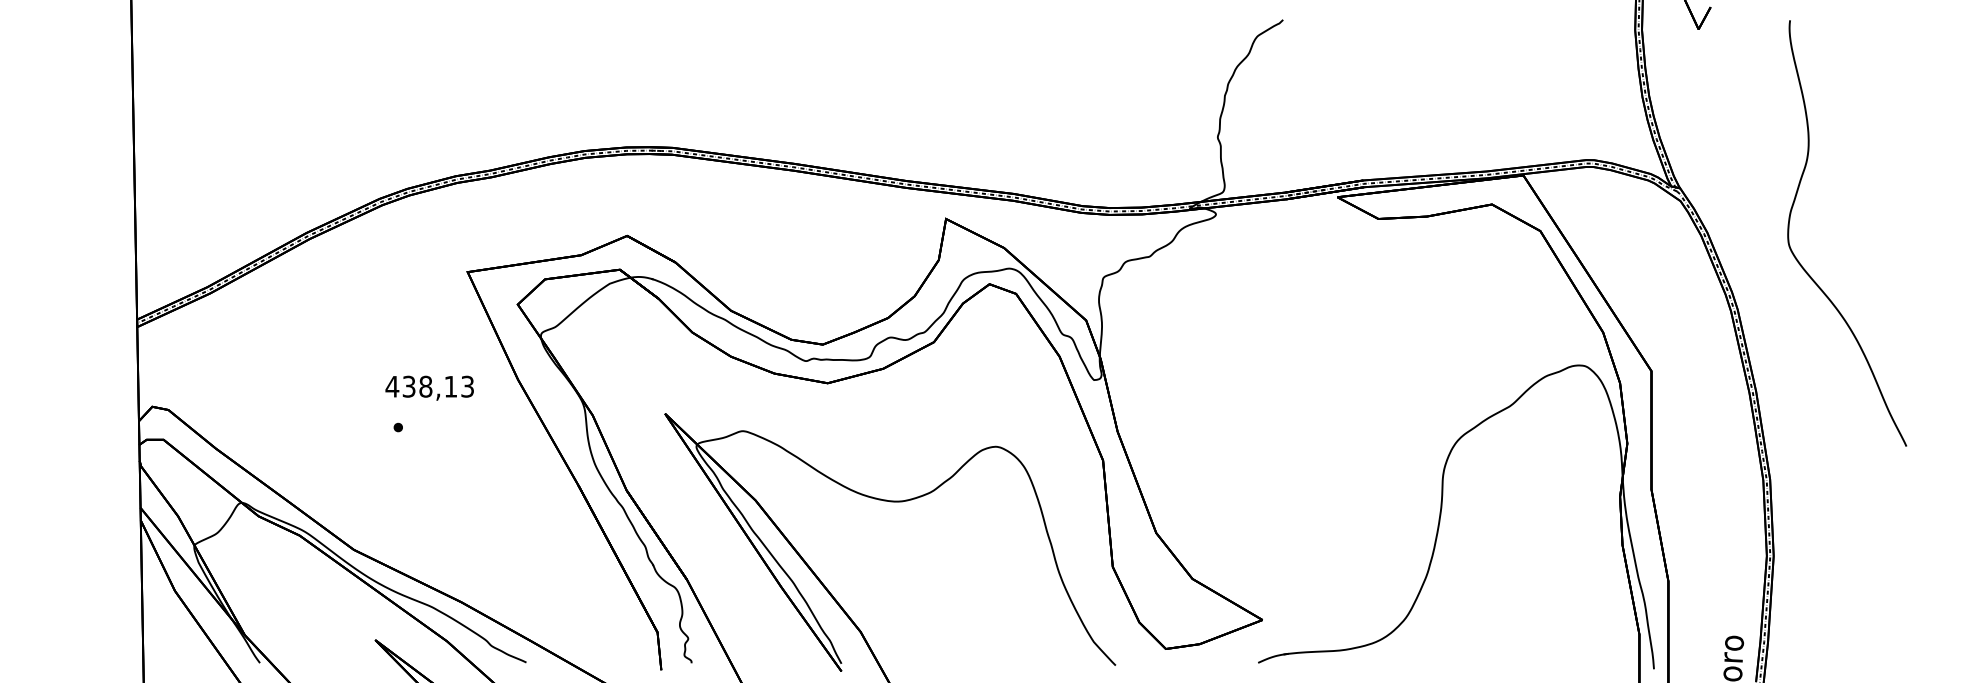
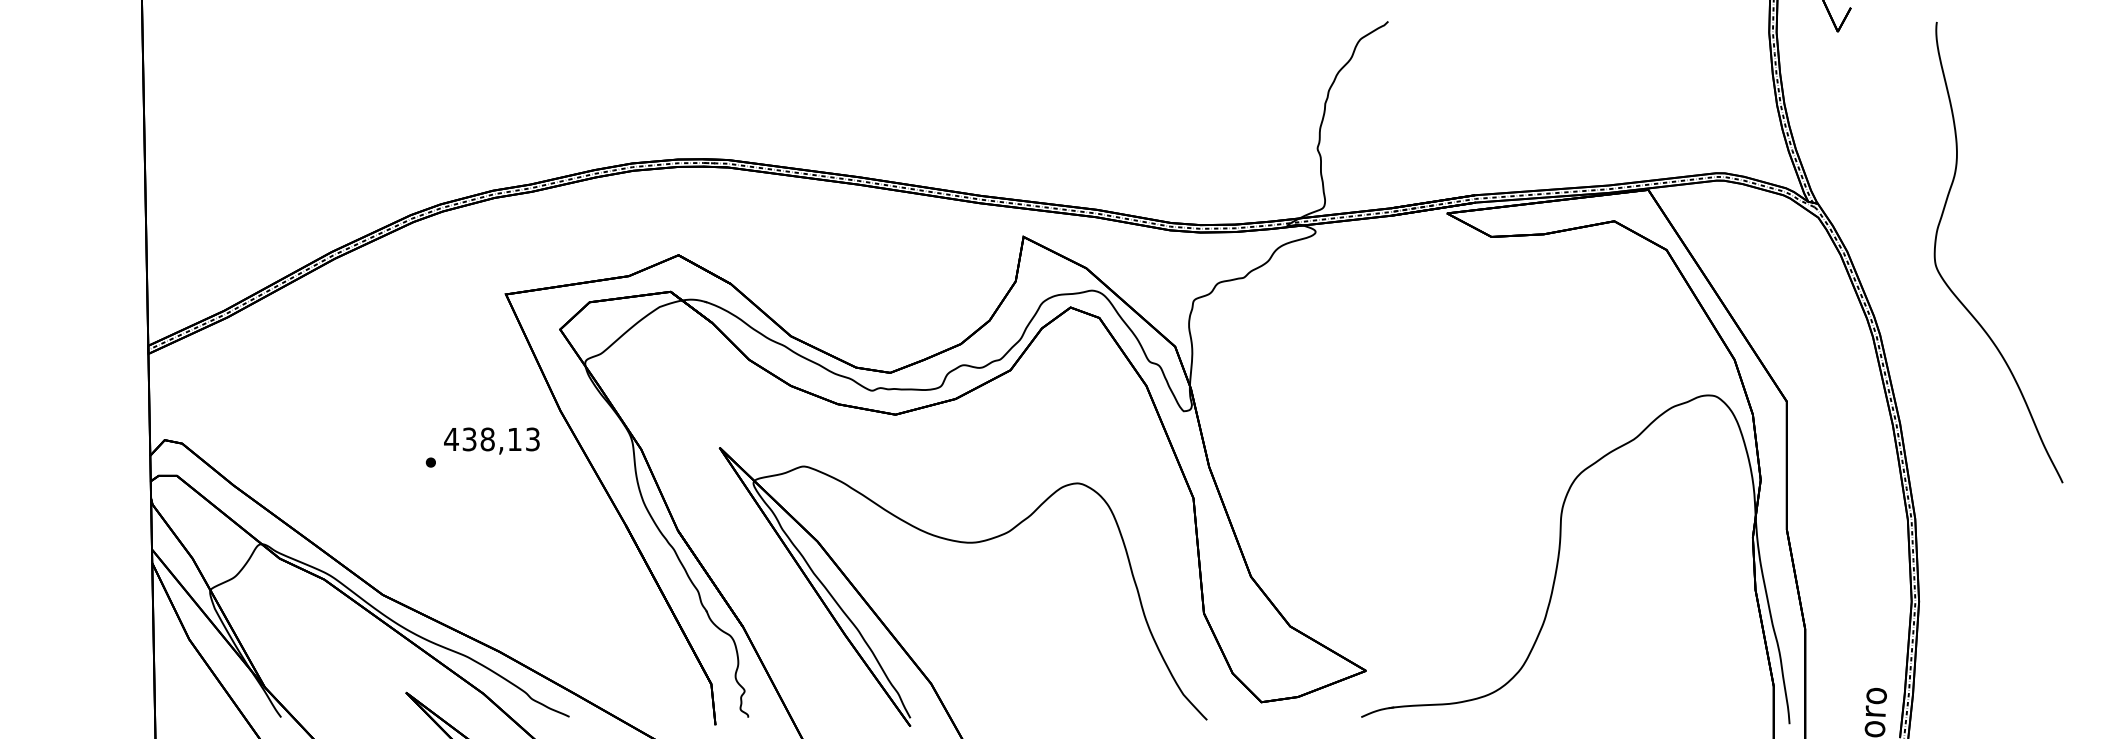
text: (429, 387) -> (491, 440), moved

